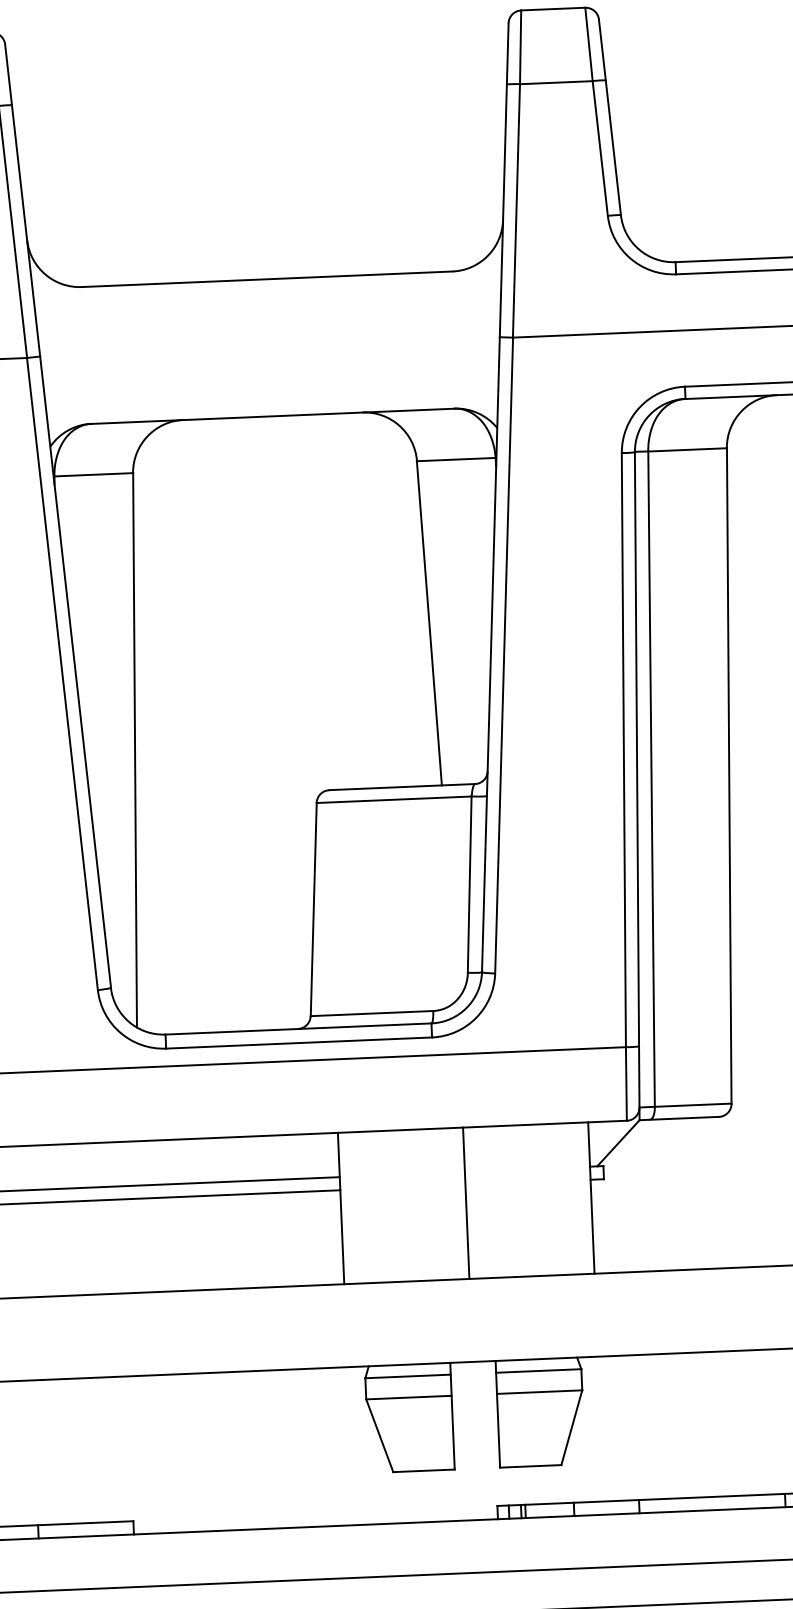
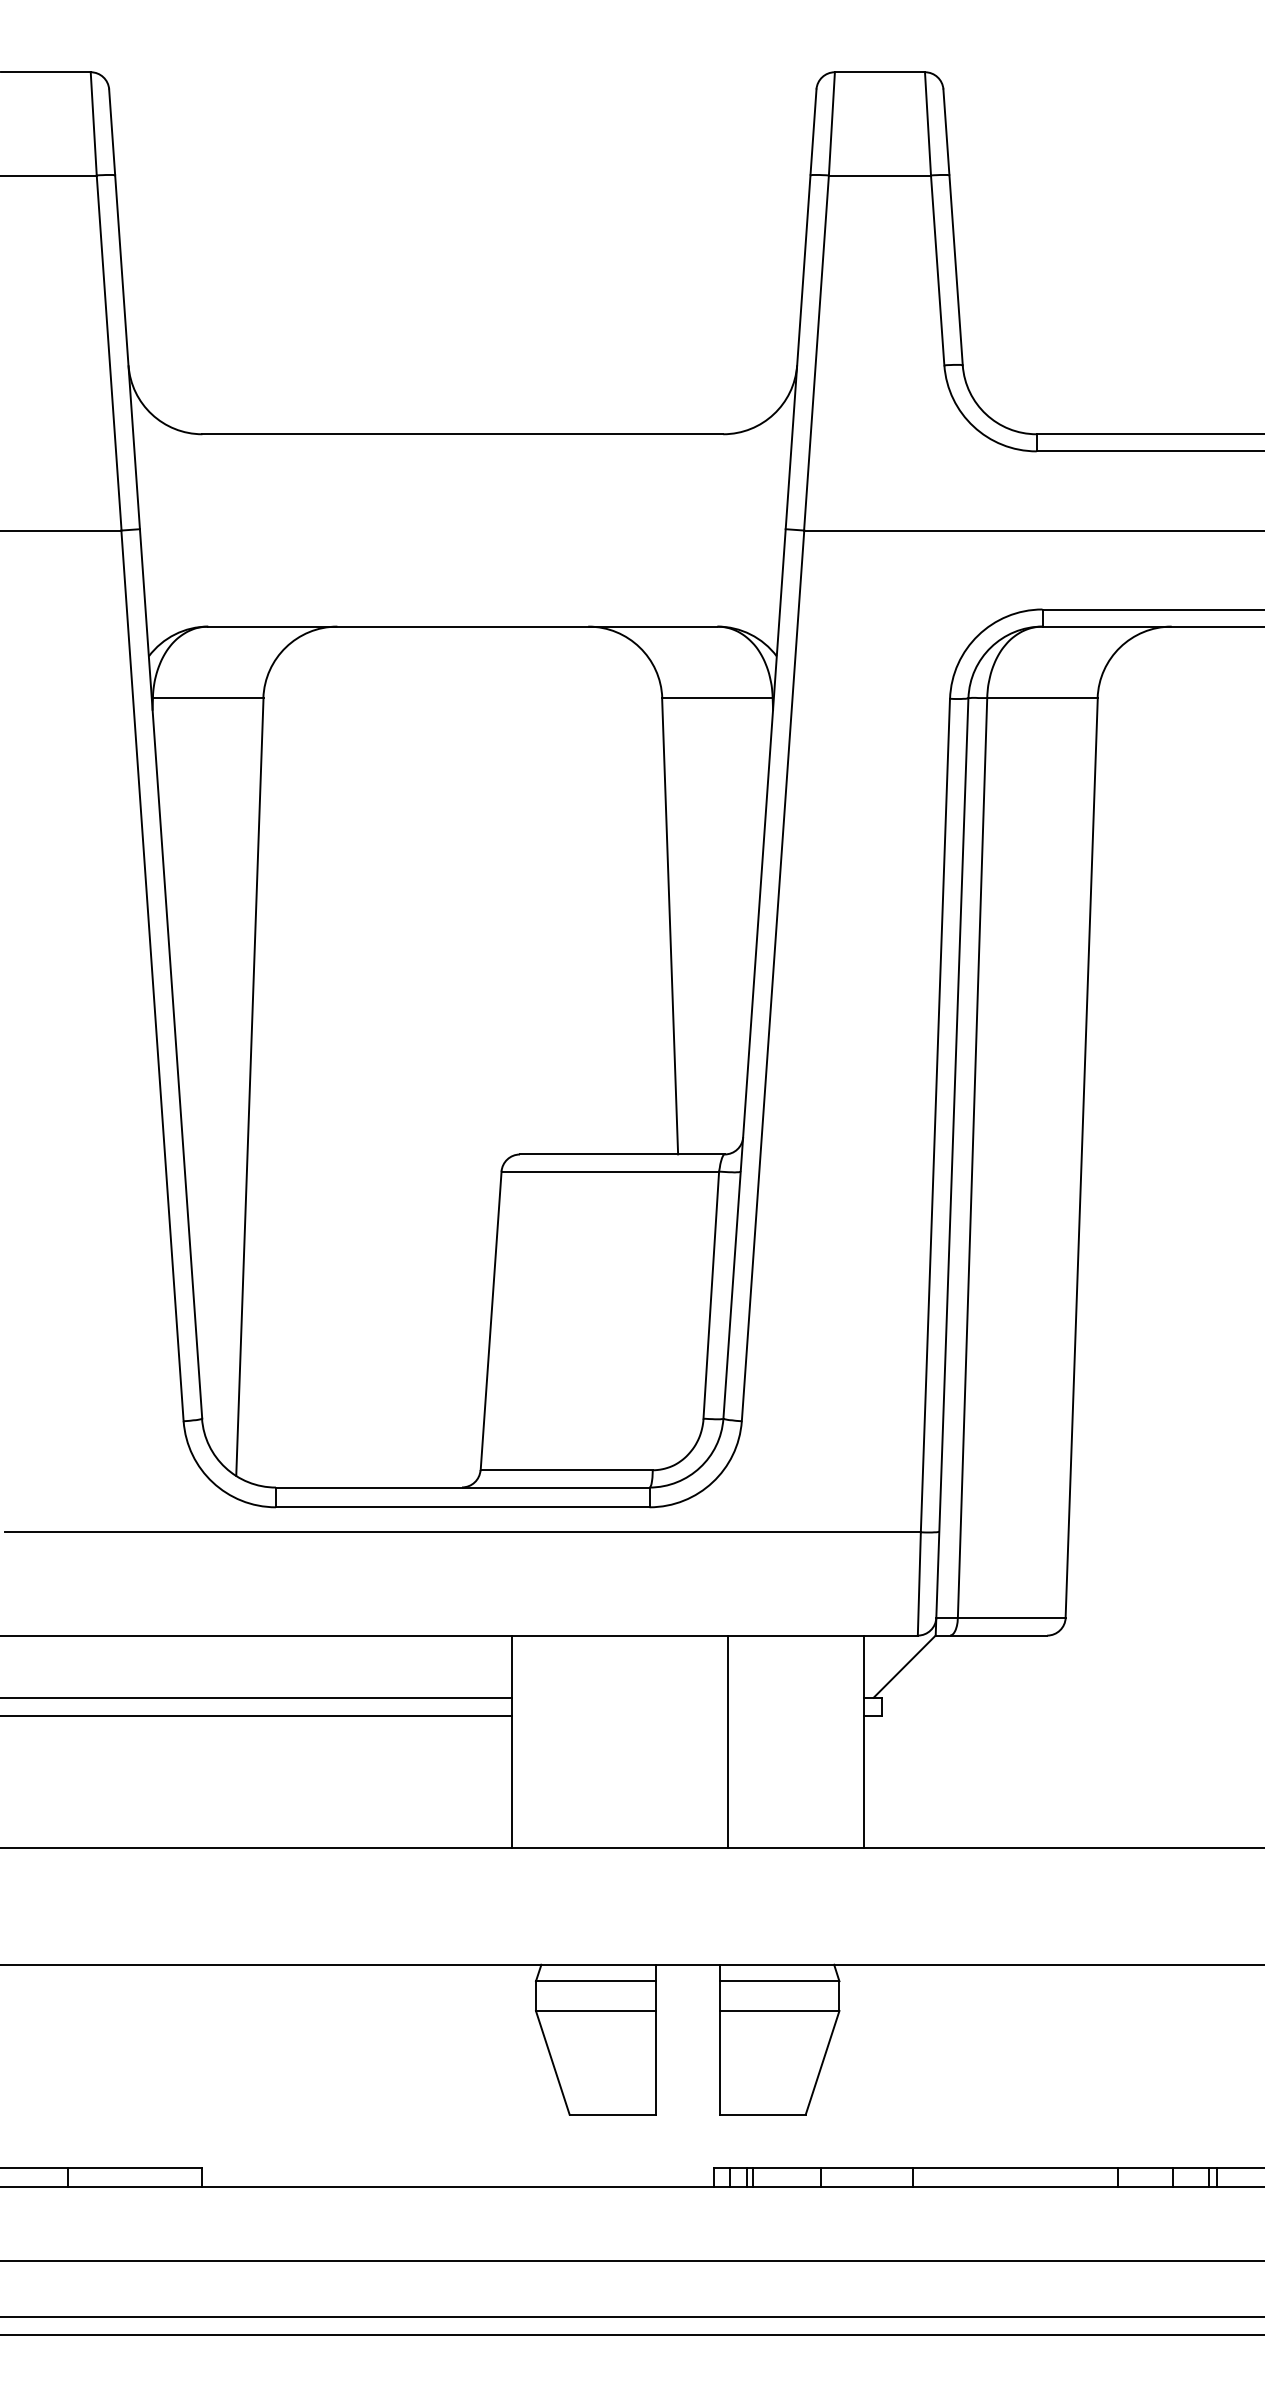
line: (466, 1203) -> (727, 1741), moved

